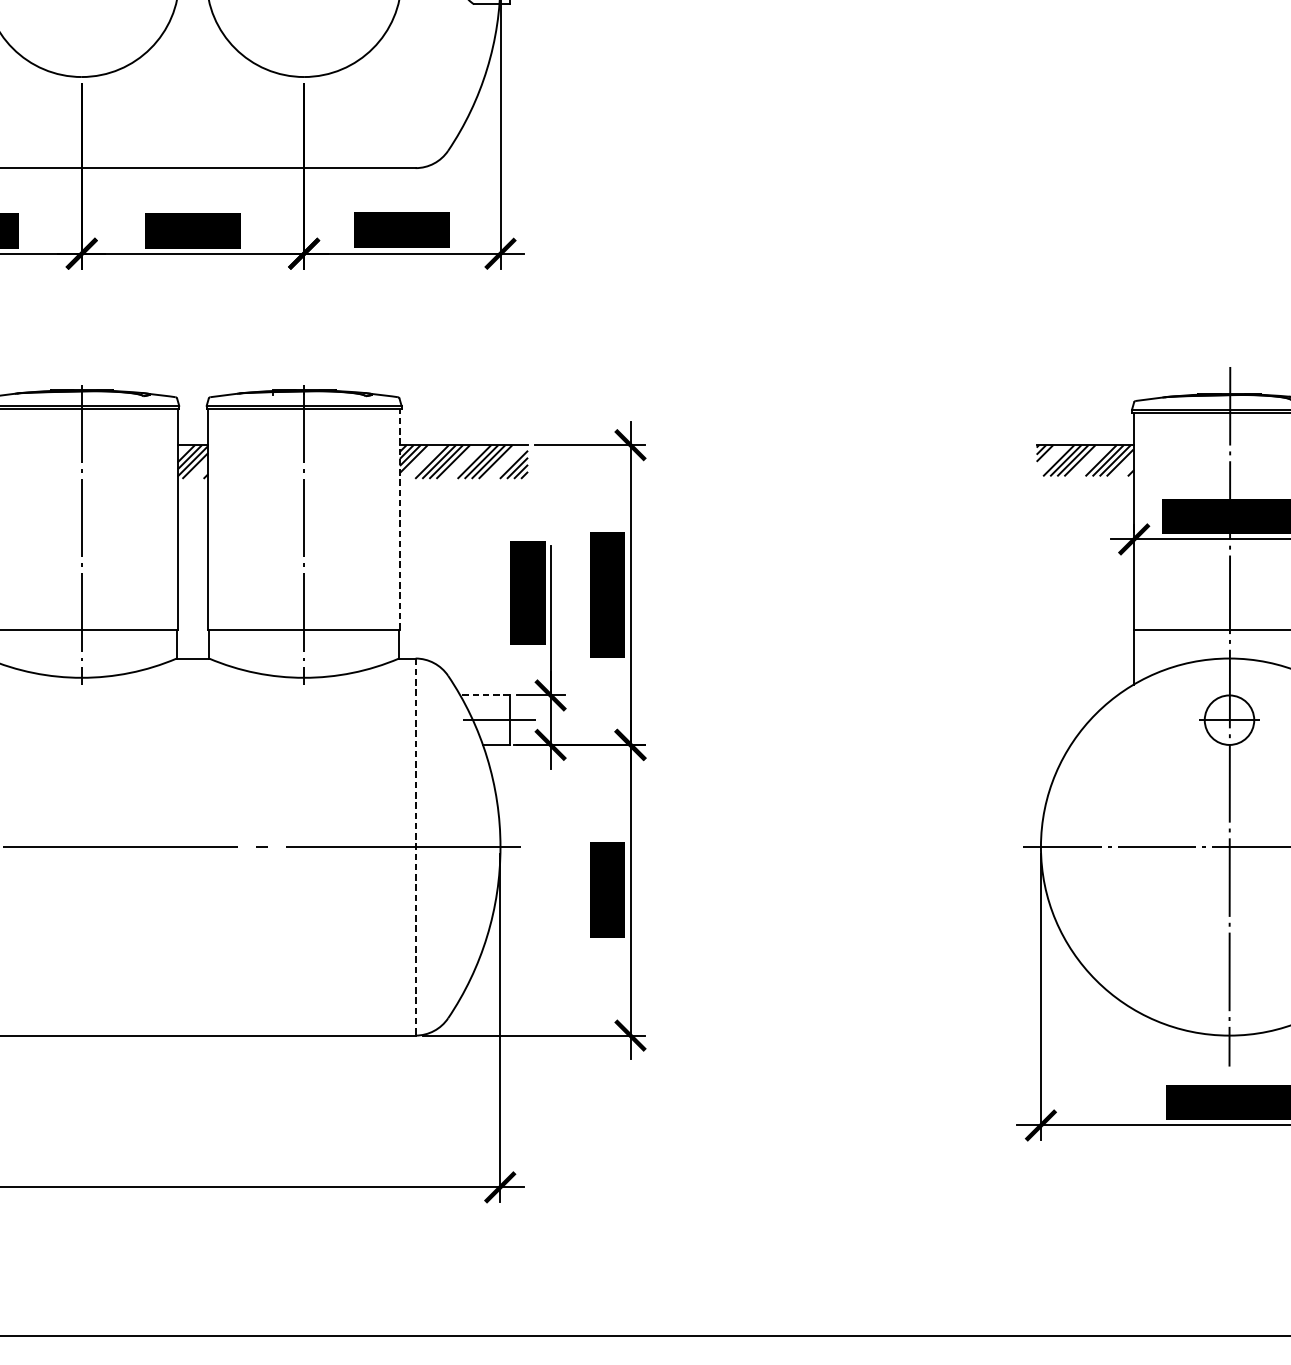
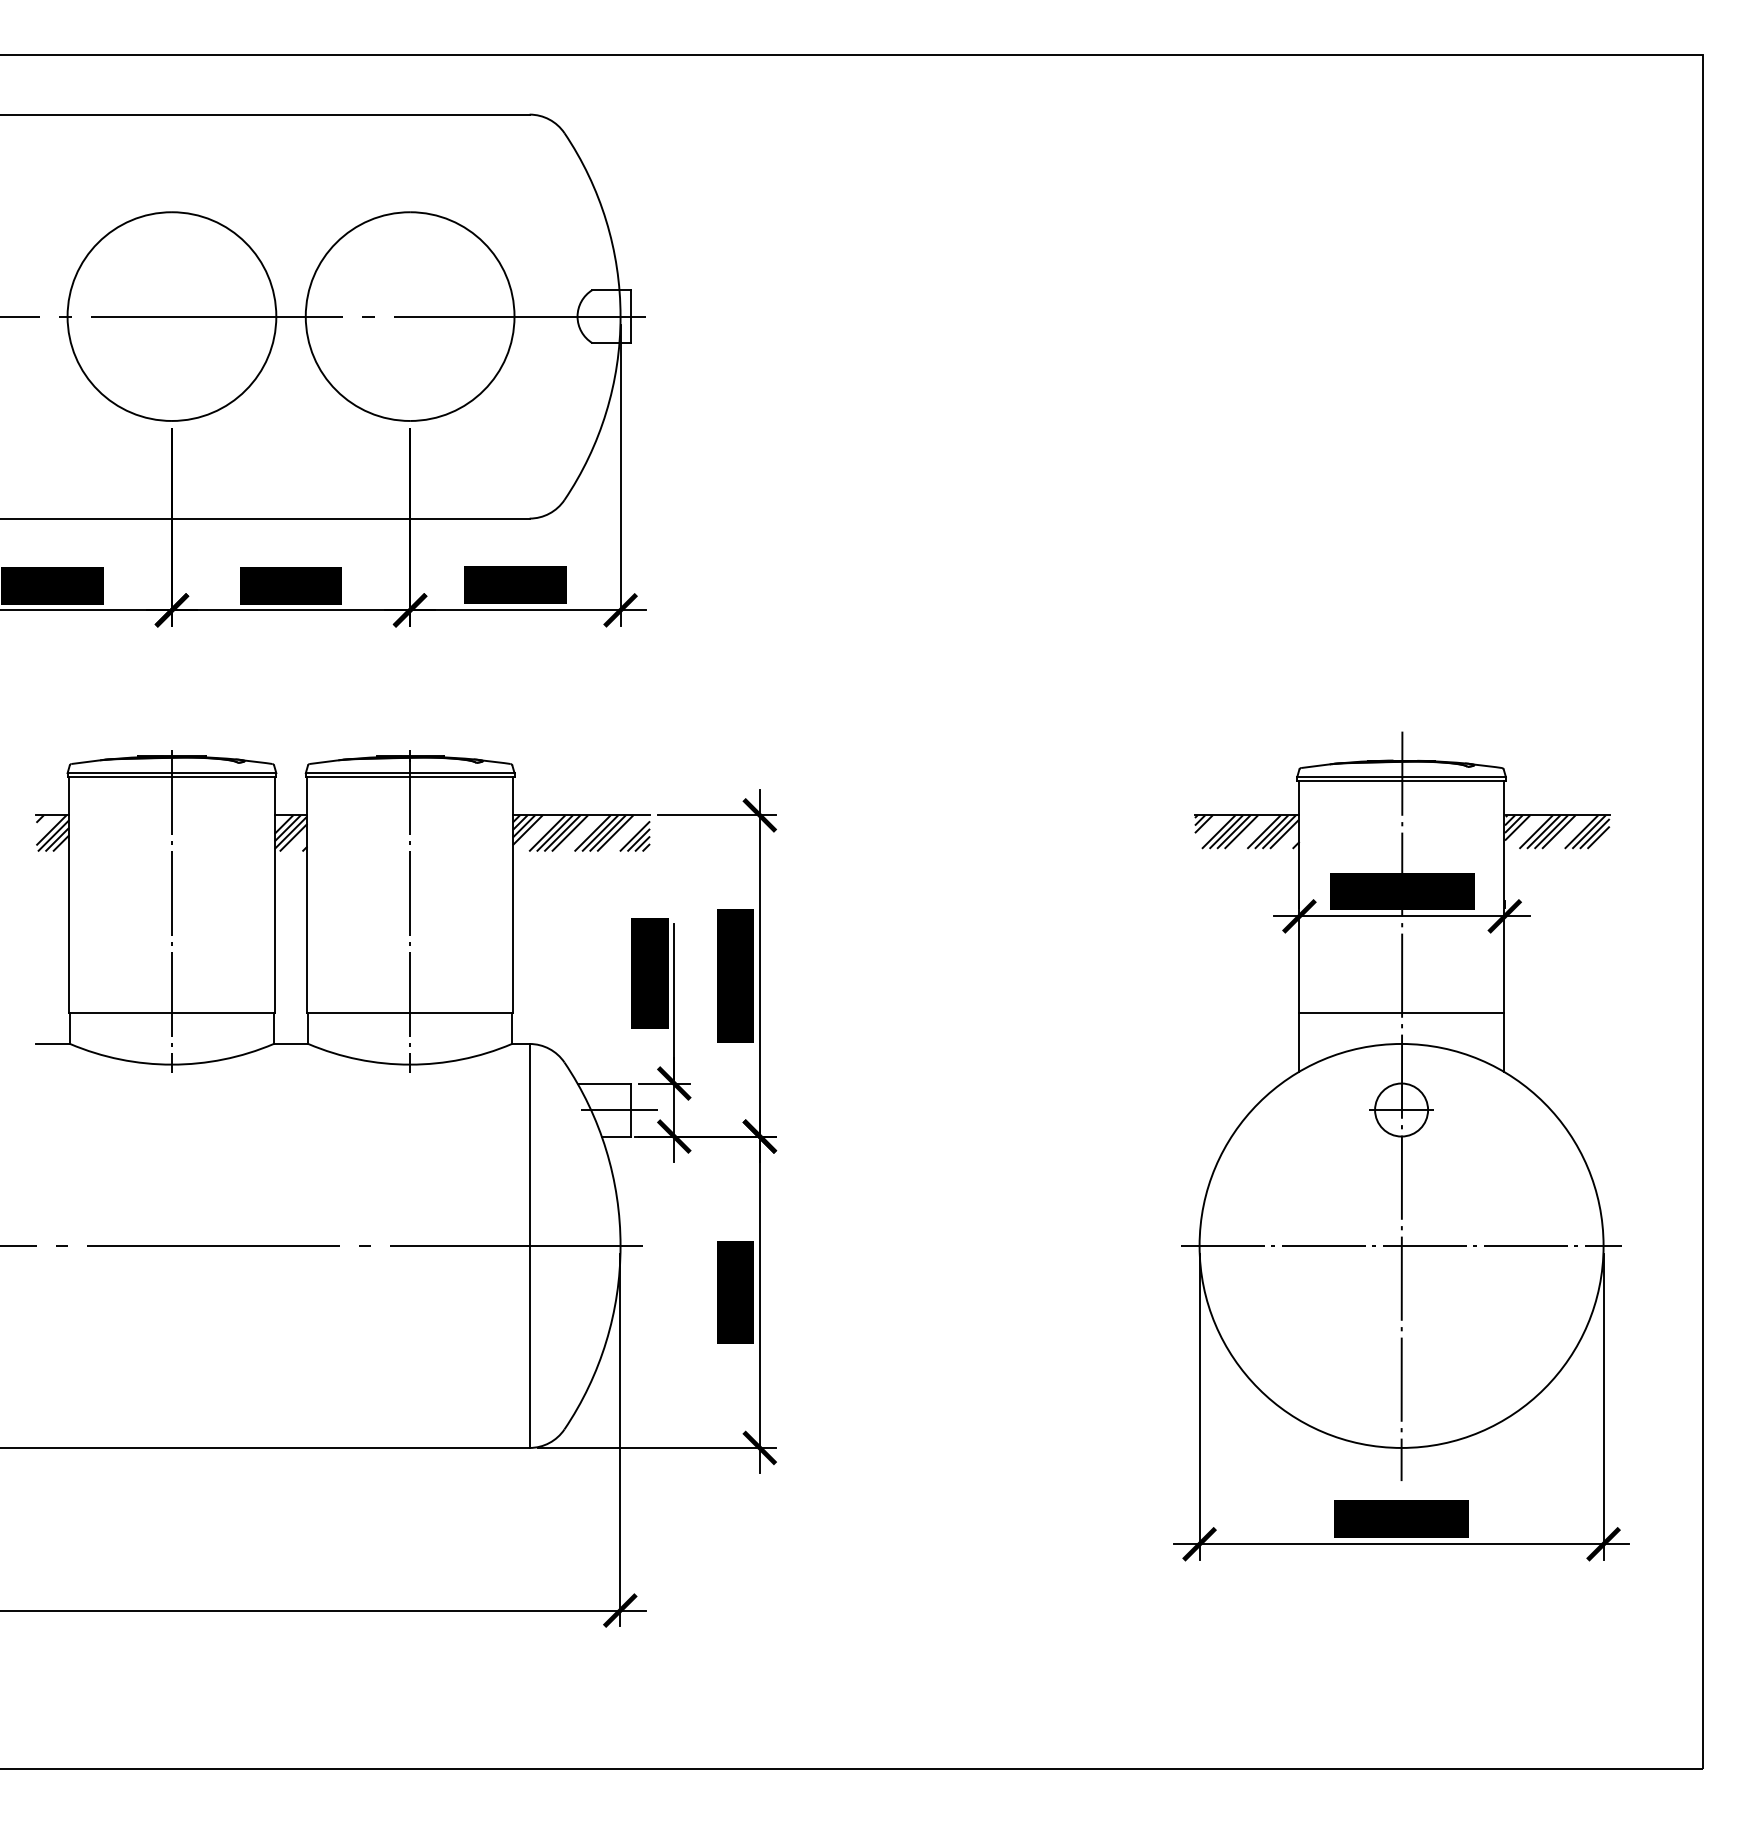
line: (399, 519) -> (512, 894), dashed -> solid
line: (485, 695) -> (604, 1083), dashed -> solid
line: (415, 846) -> (529, 1245), dashed -> solid

